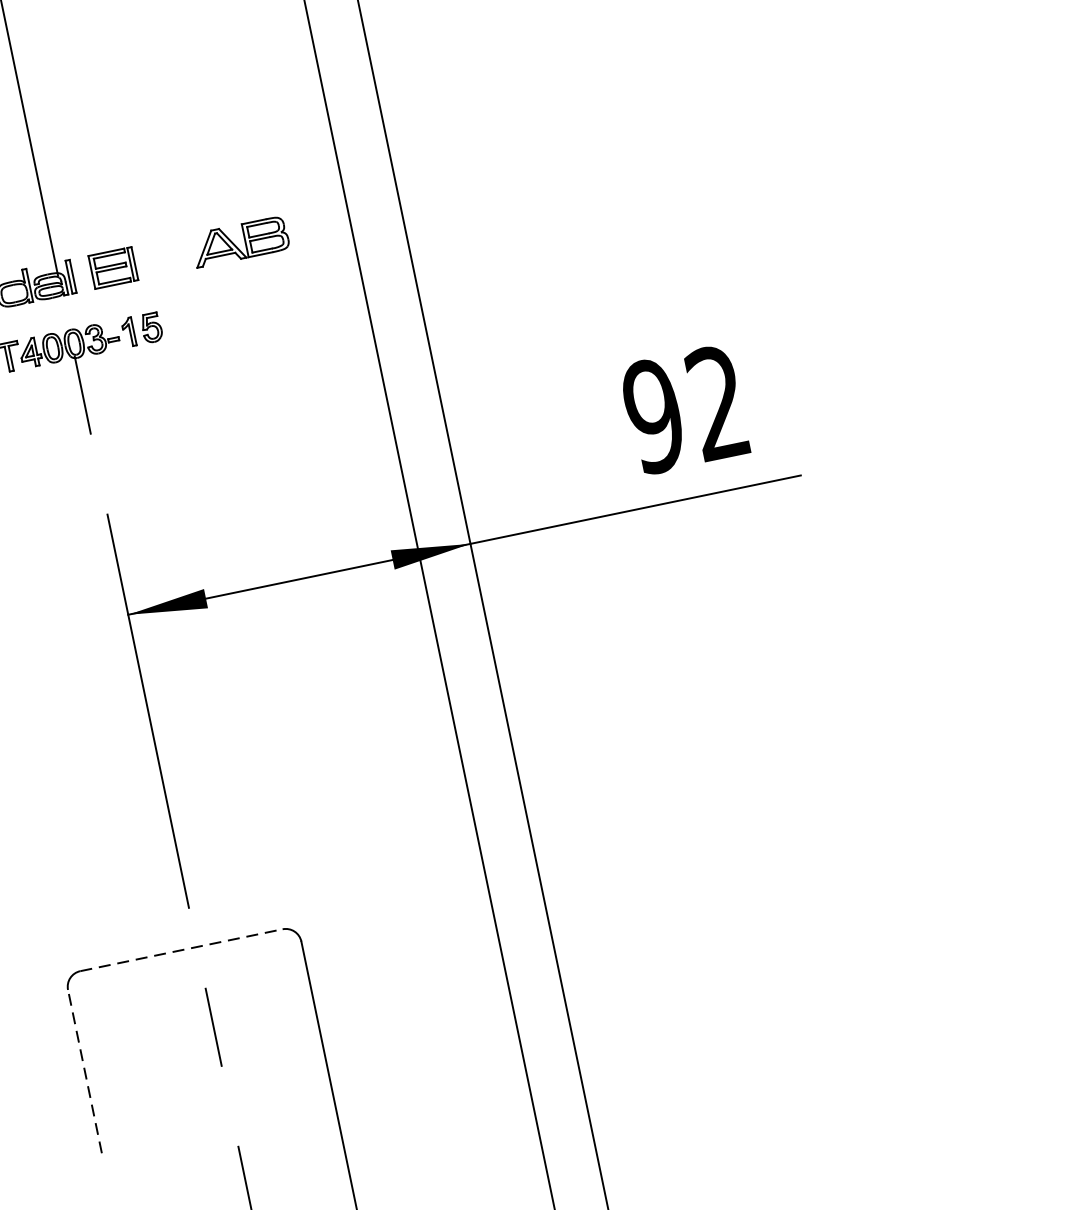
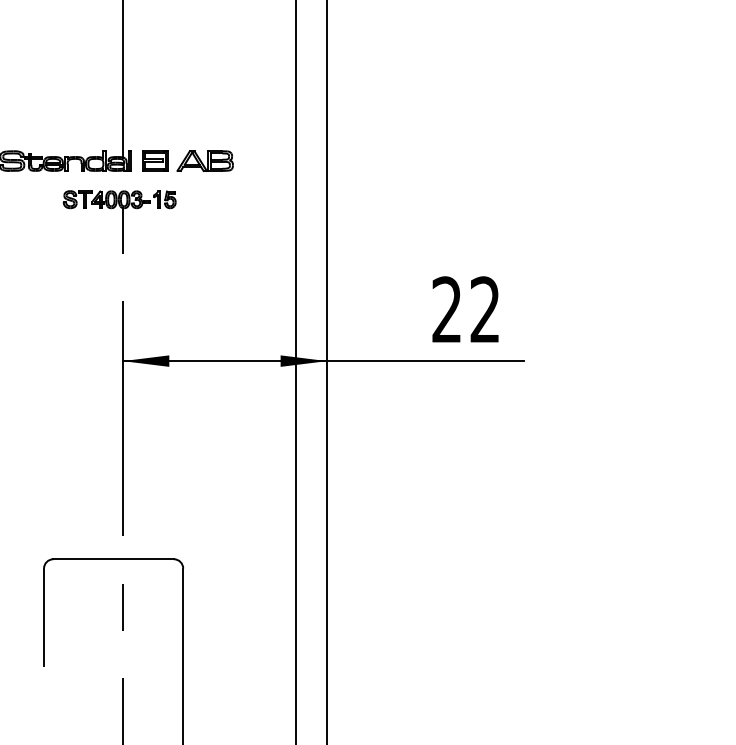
part: (238, 241) -> (204, 160), moved
text: (652, 415) -> (446, 309), 92 -> 22
line: (183, 950) -> (114, 559), dashed -> solid
line: (85, 1071) -> (44, 617), dashed -> solid

